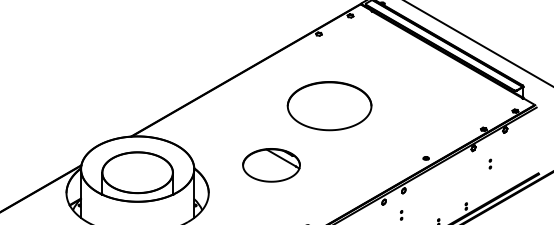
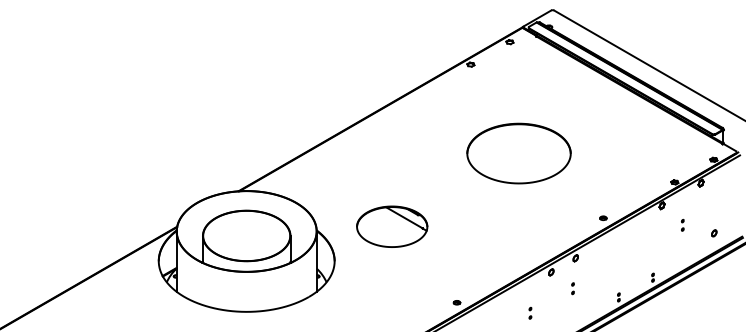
part: (329, 106) -> (518, 153), moved
part: (271, 165) -> (392, 226), moved
part: (516, 170) -> (714, 233), added

